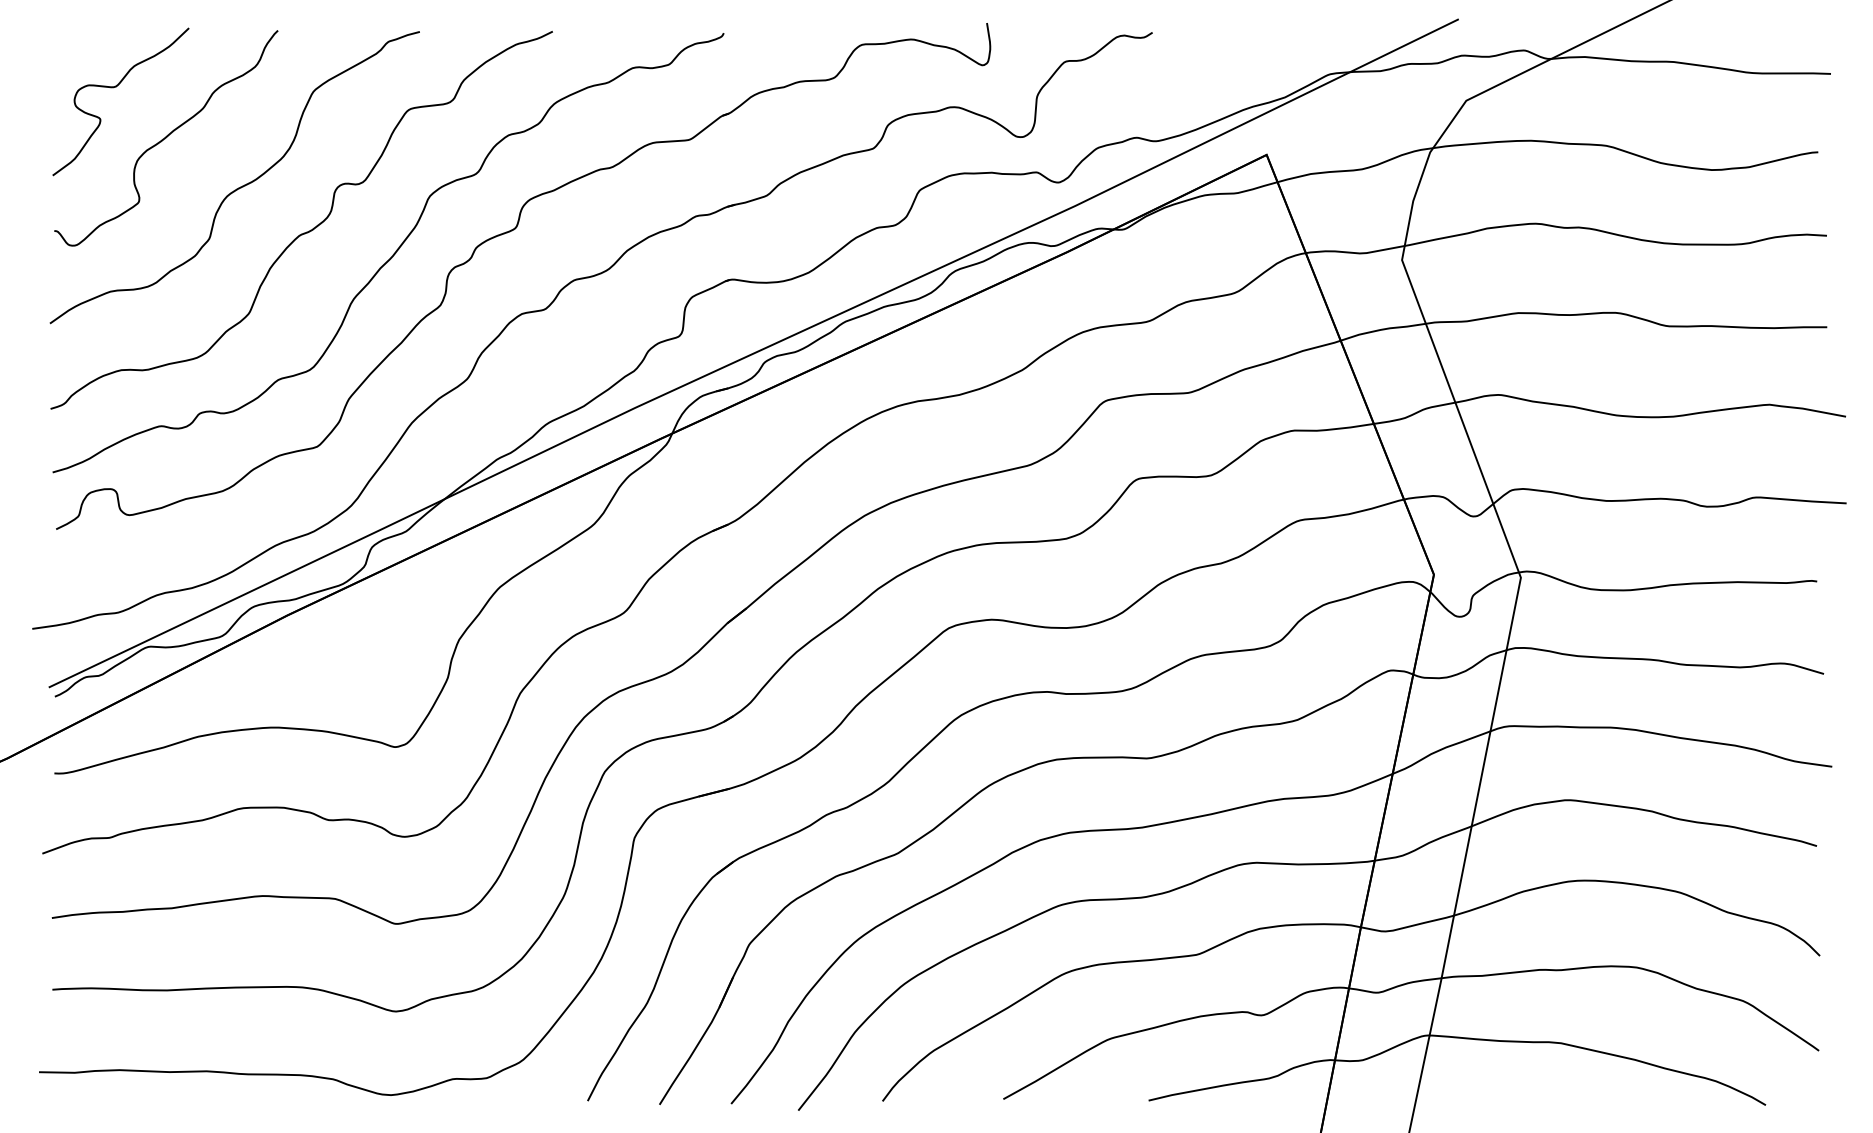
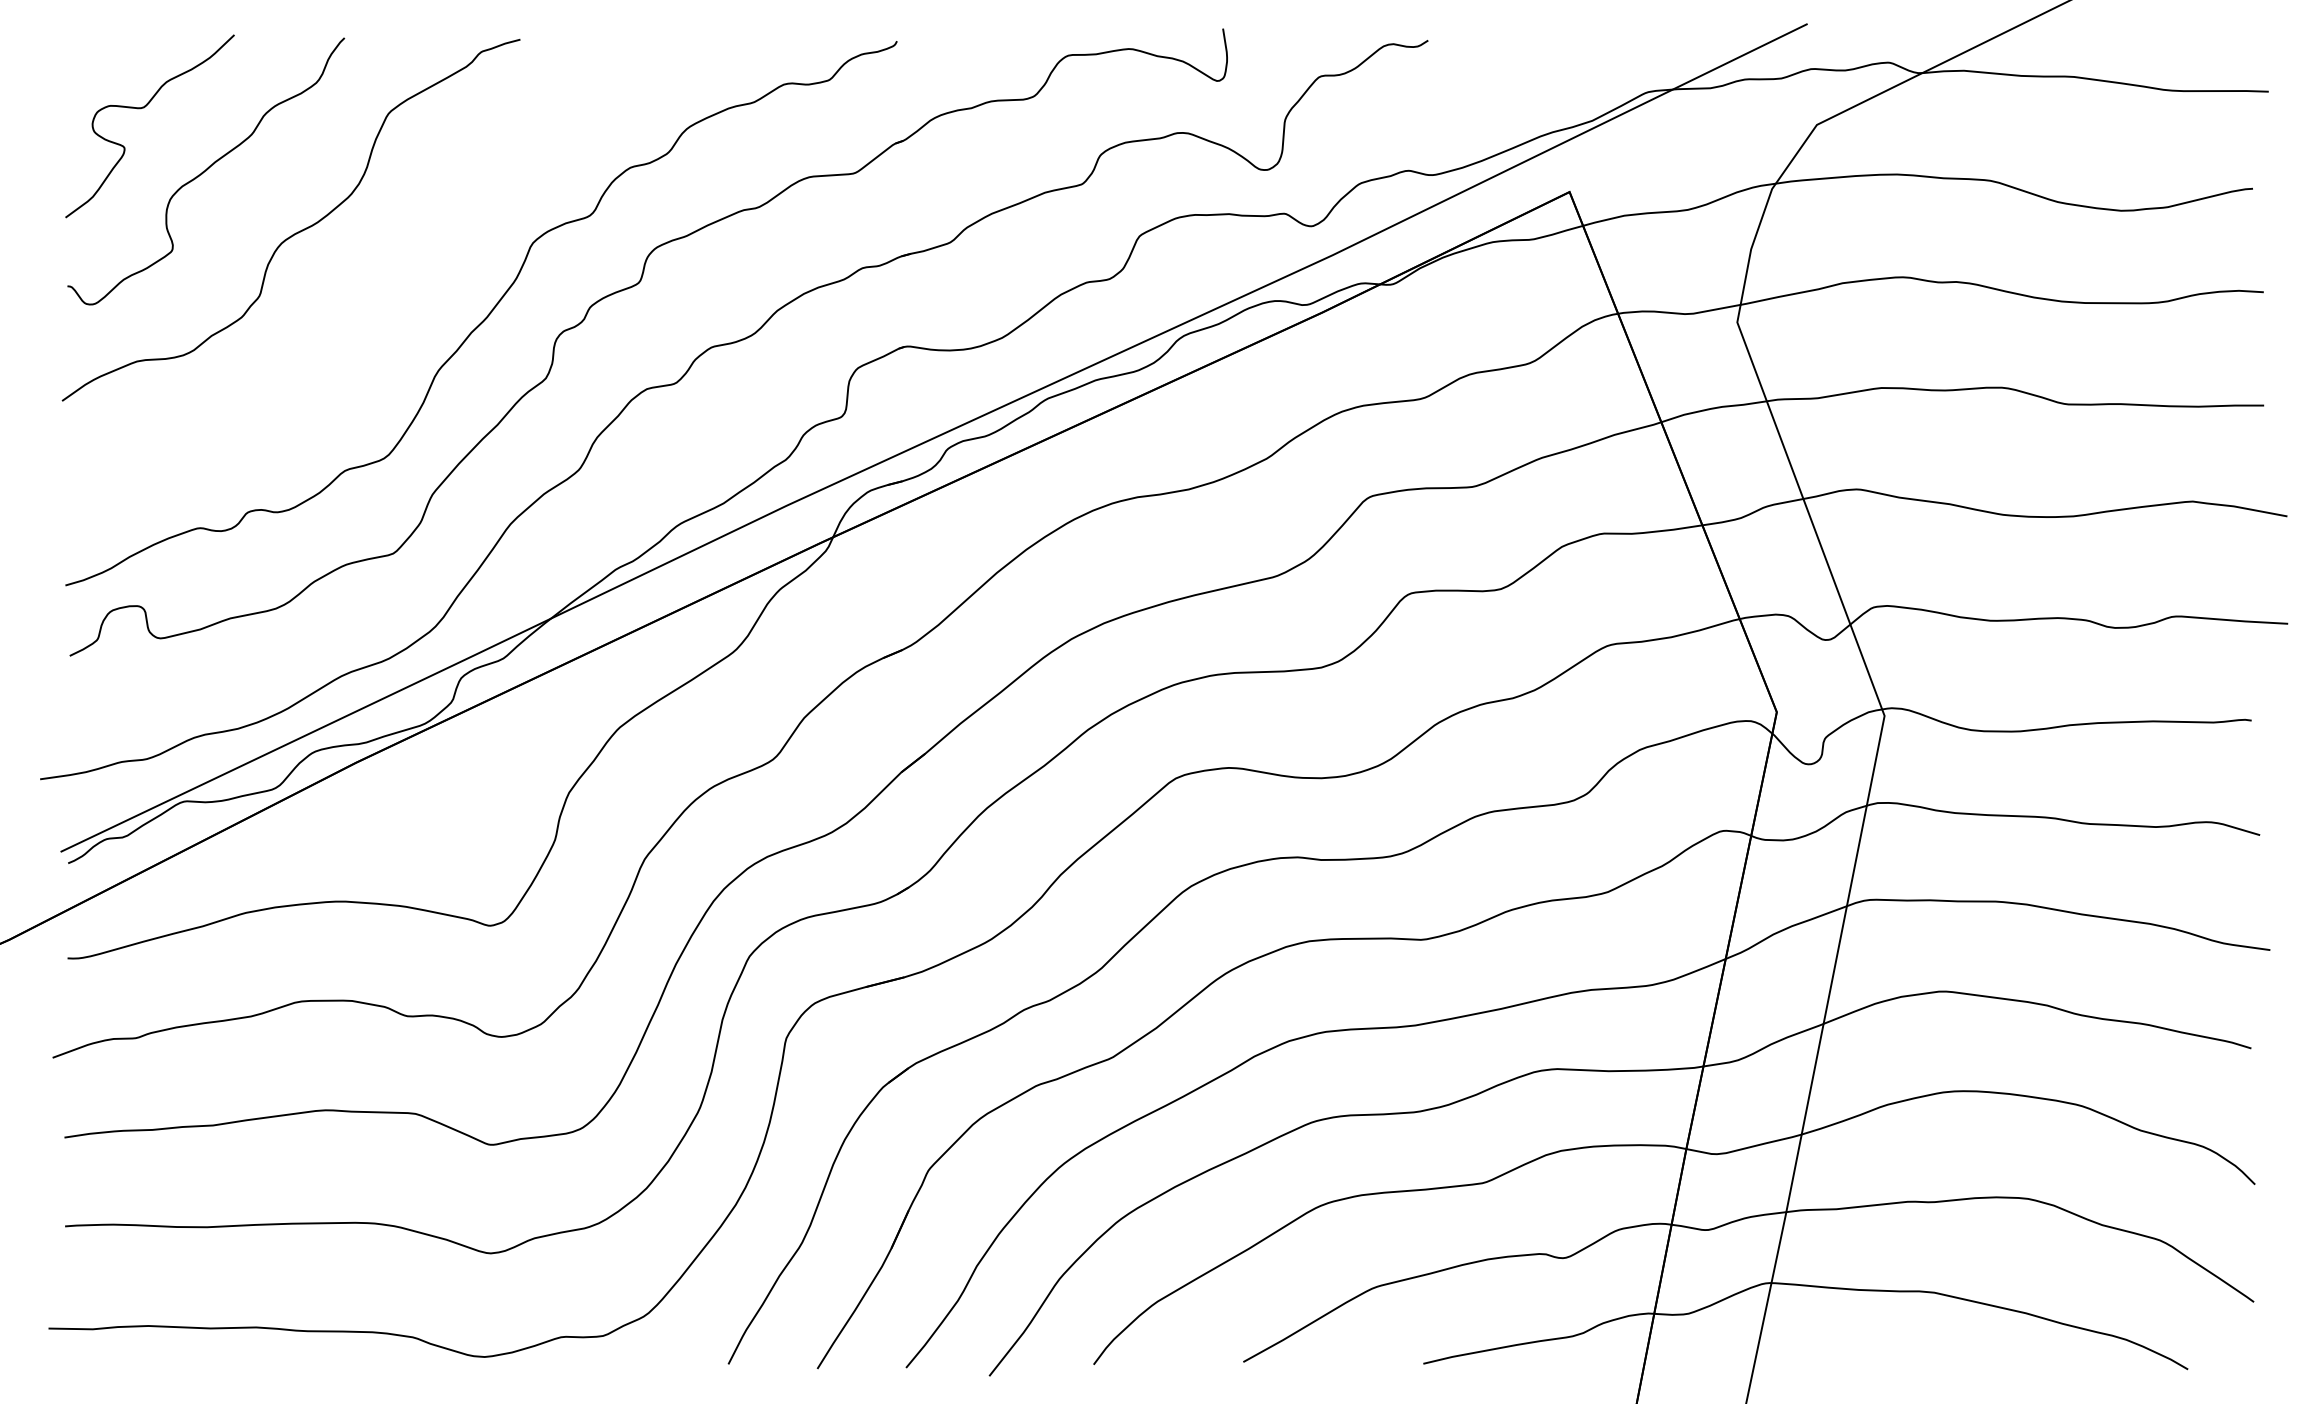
curve: (306, 231) -> (379, 286), removed

